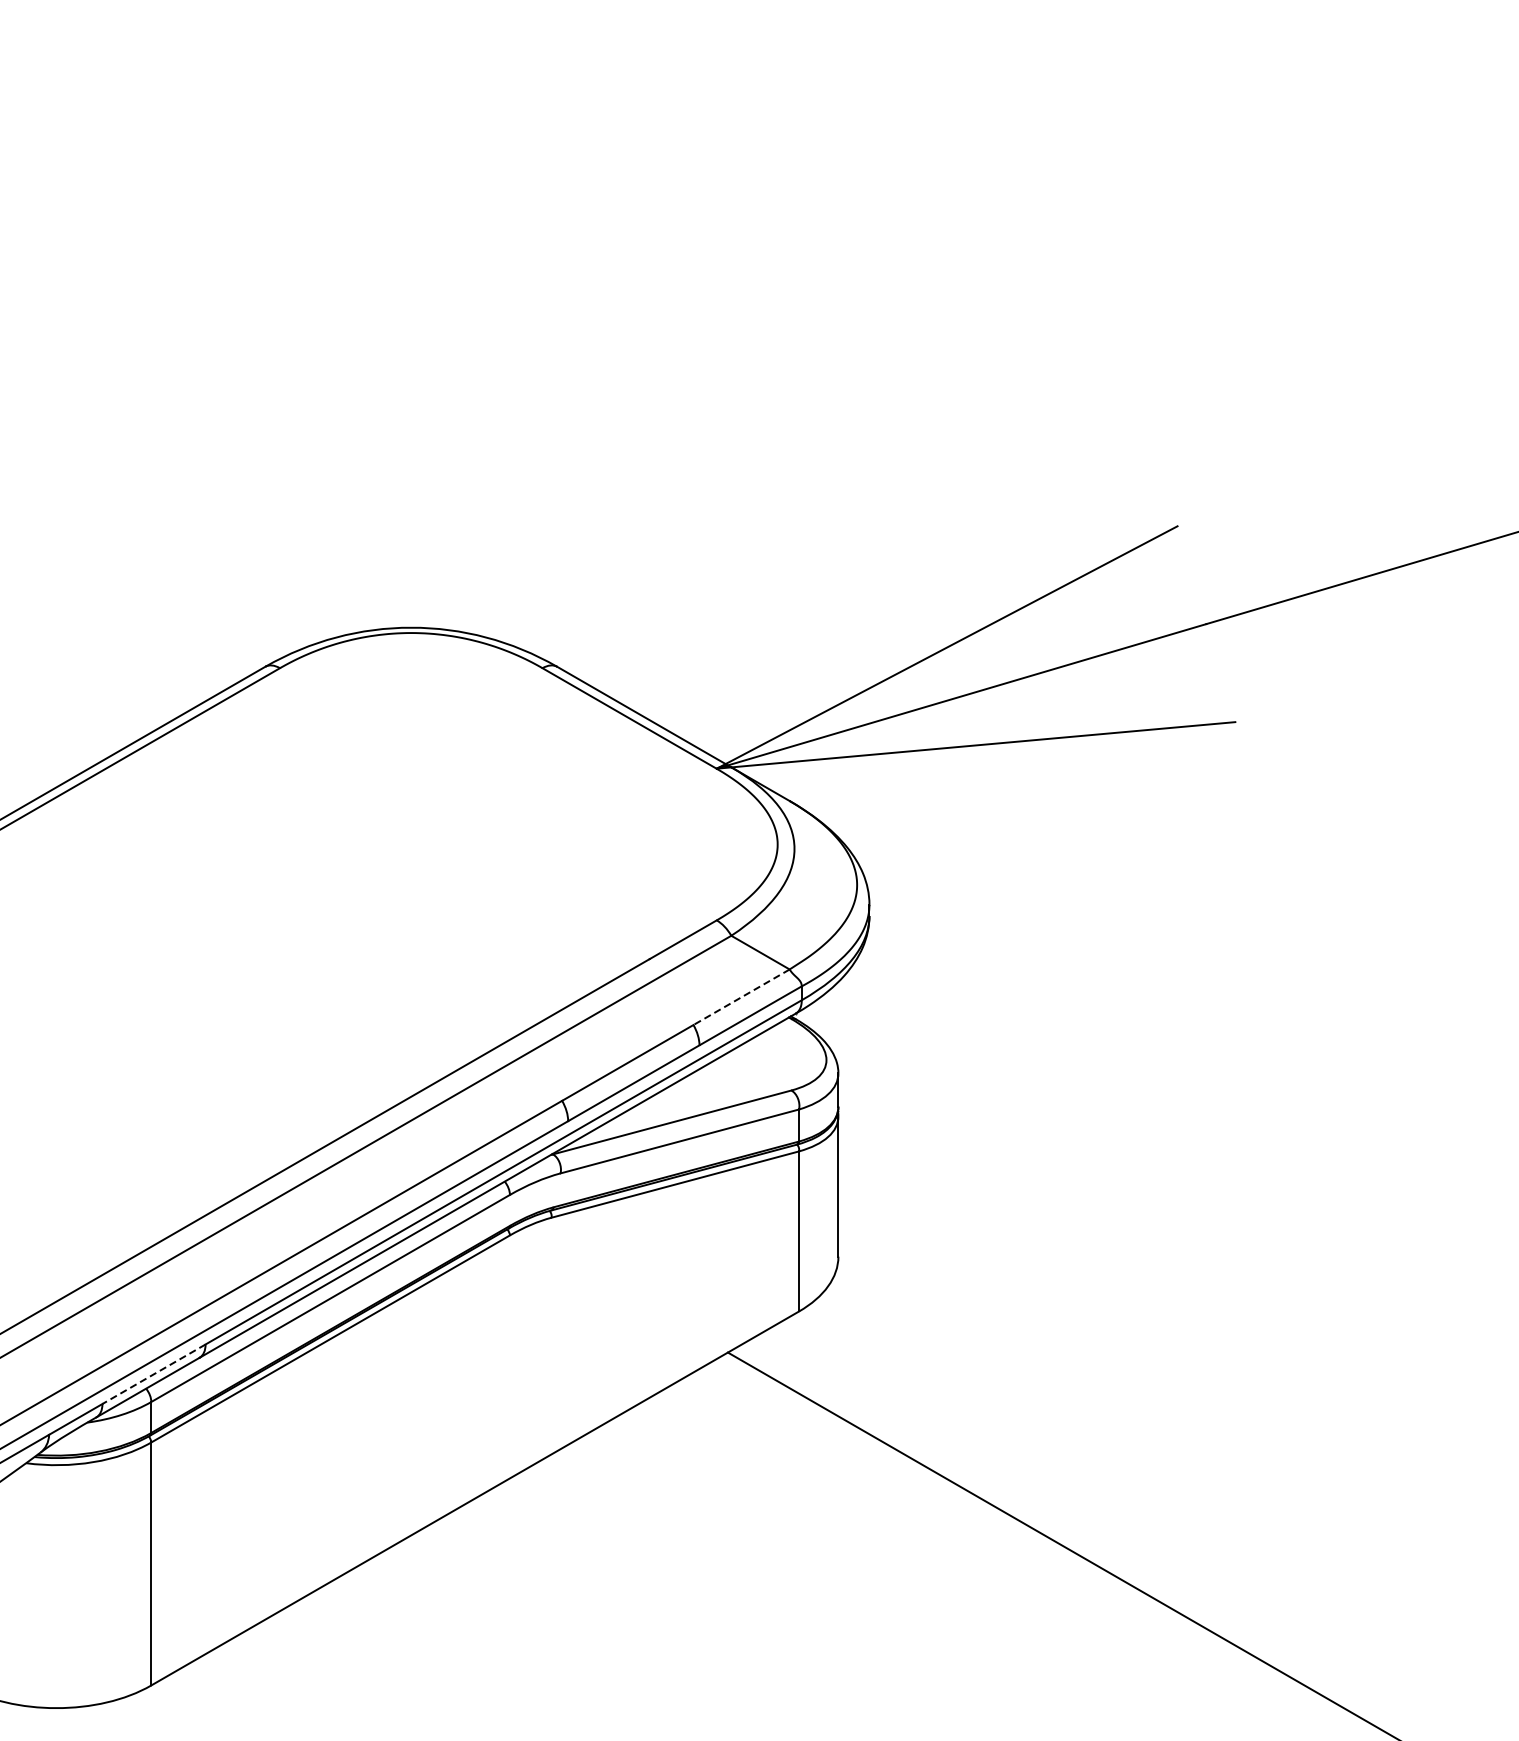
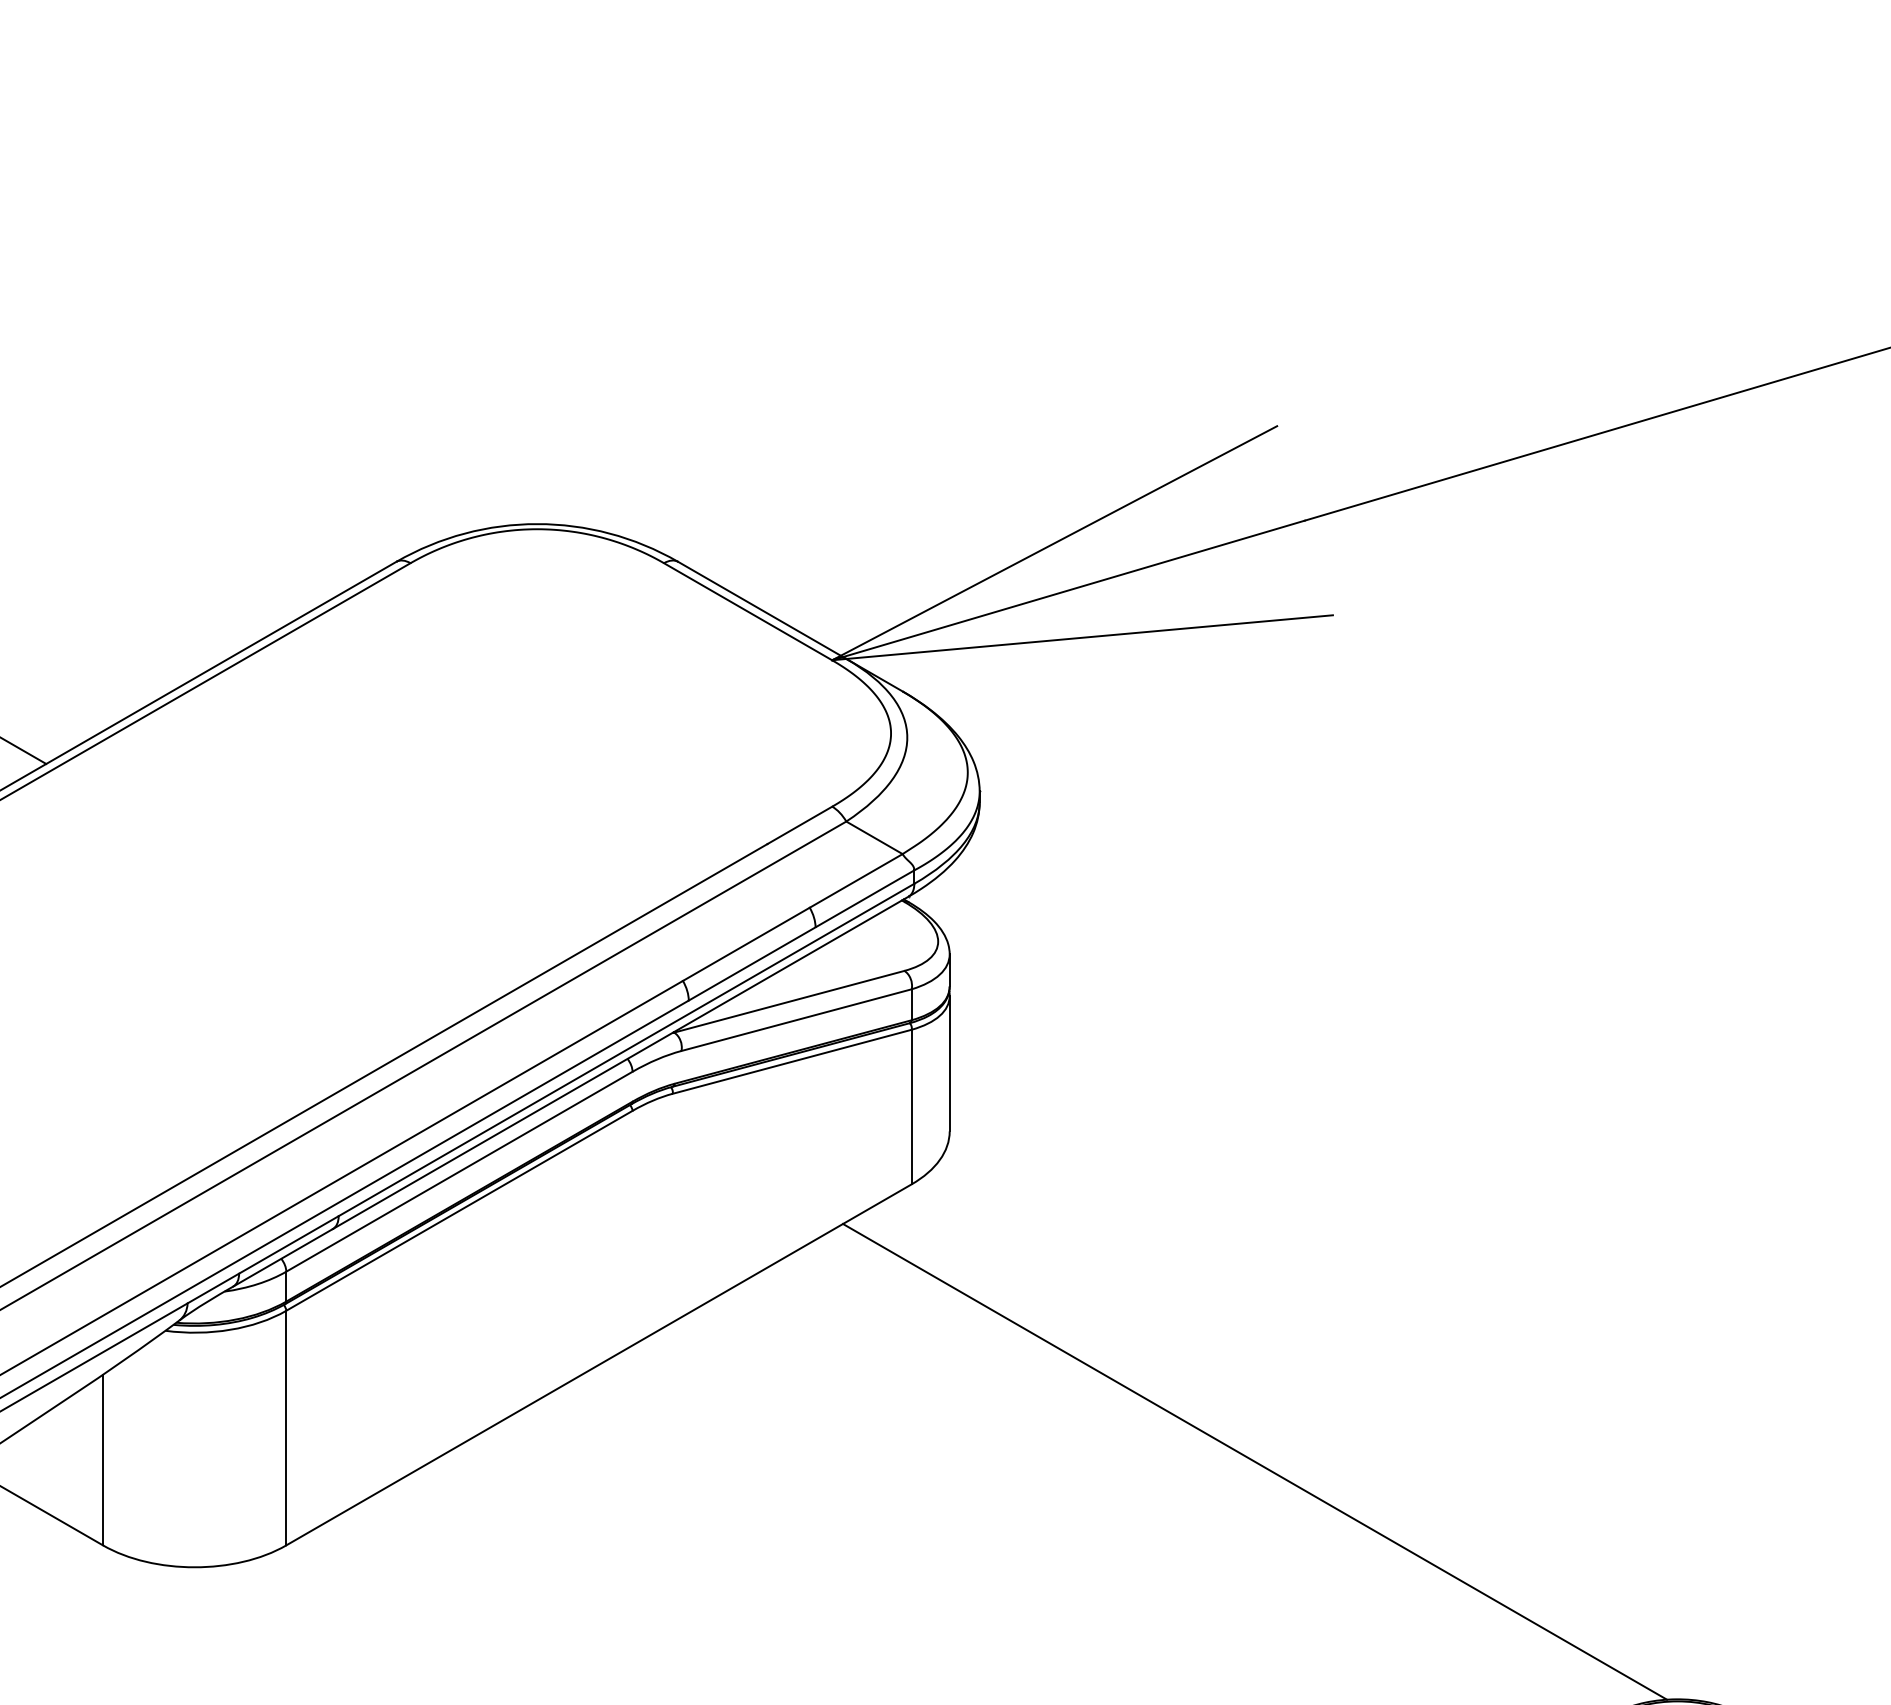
line: (741, 996) -> (856, 880), dashed -> solid
line: (153, 1373) -> (288, 1244), dashed -> solid

